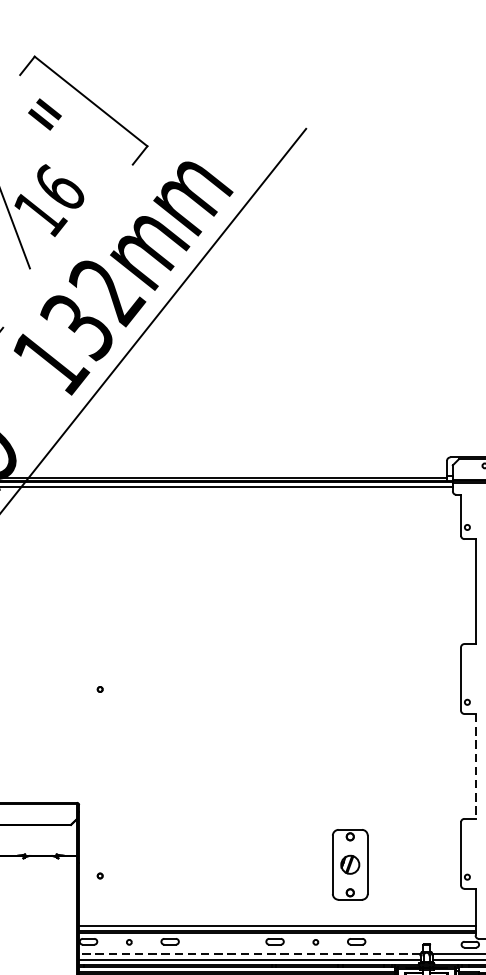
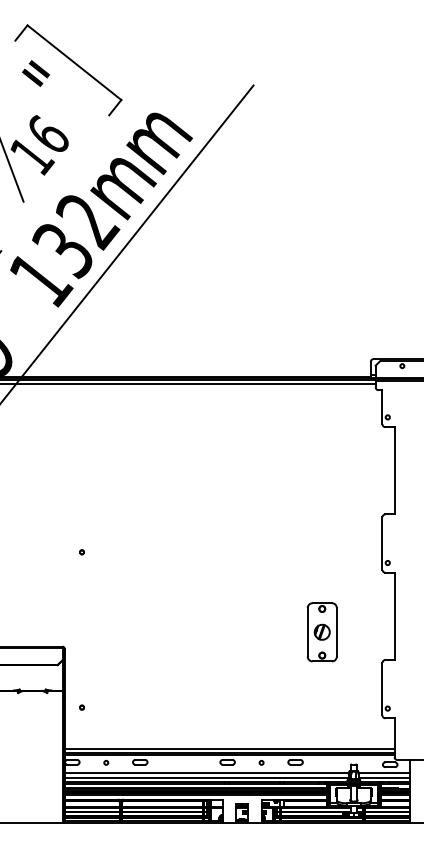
line: (475, 766) -> (394, 616), dashed -> solid
part: (349, 865) -> (321, 632), moved
line: (249, 953) -> (206, 772), dashed -> solid

